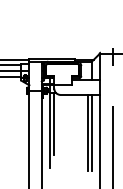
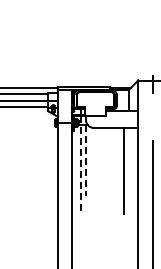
line: (54, 124) -> (86, 161), solid -> dashed
line: (49, 127) -> (80, 164), solid -> dashed
line: (92, 132) -> (129, 170), removed

